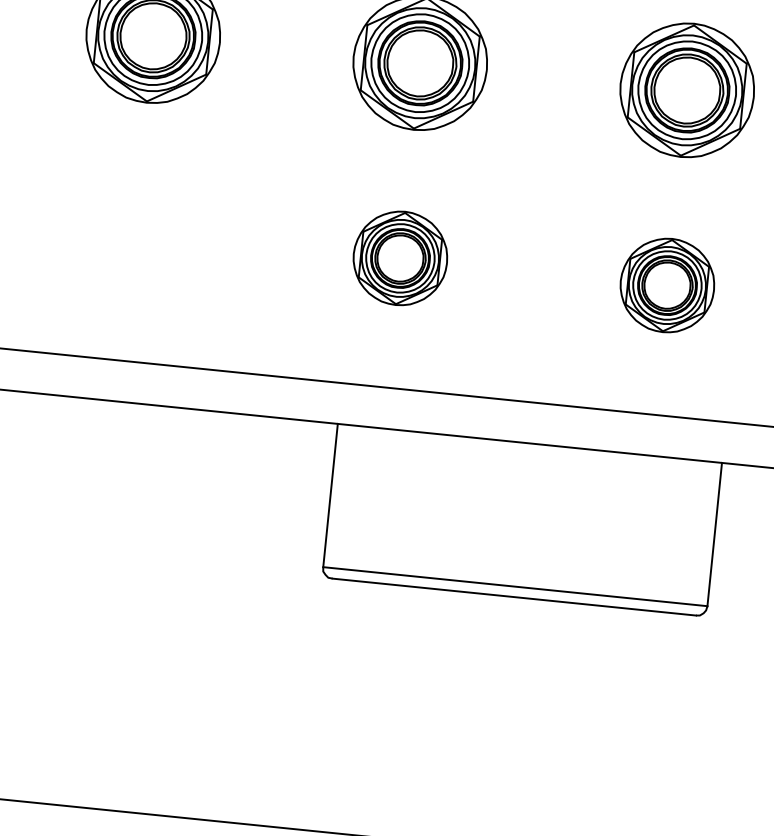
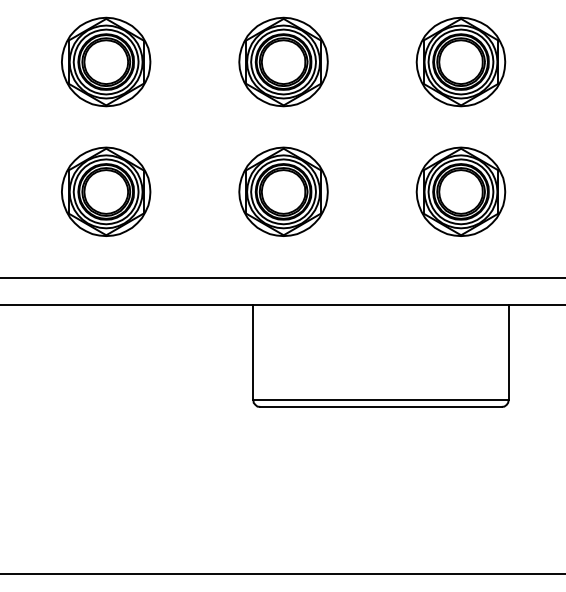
part: (134, 230) -> (106, 191), added
part: (400, 258) -> (283, 191), size x1.43
part: (666, 285) -> (460, 191), size x1.43

